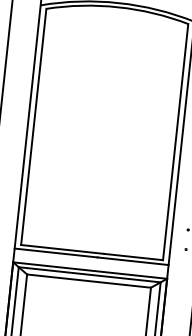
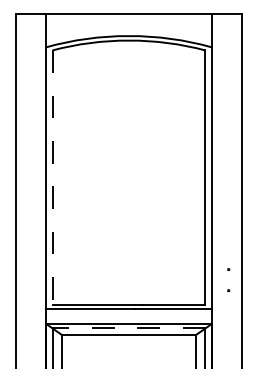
line: (33, 127) -> (52, 178), solid -> dashed
line: (89, 274) -> (128, 328), solid -> dashed

